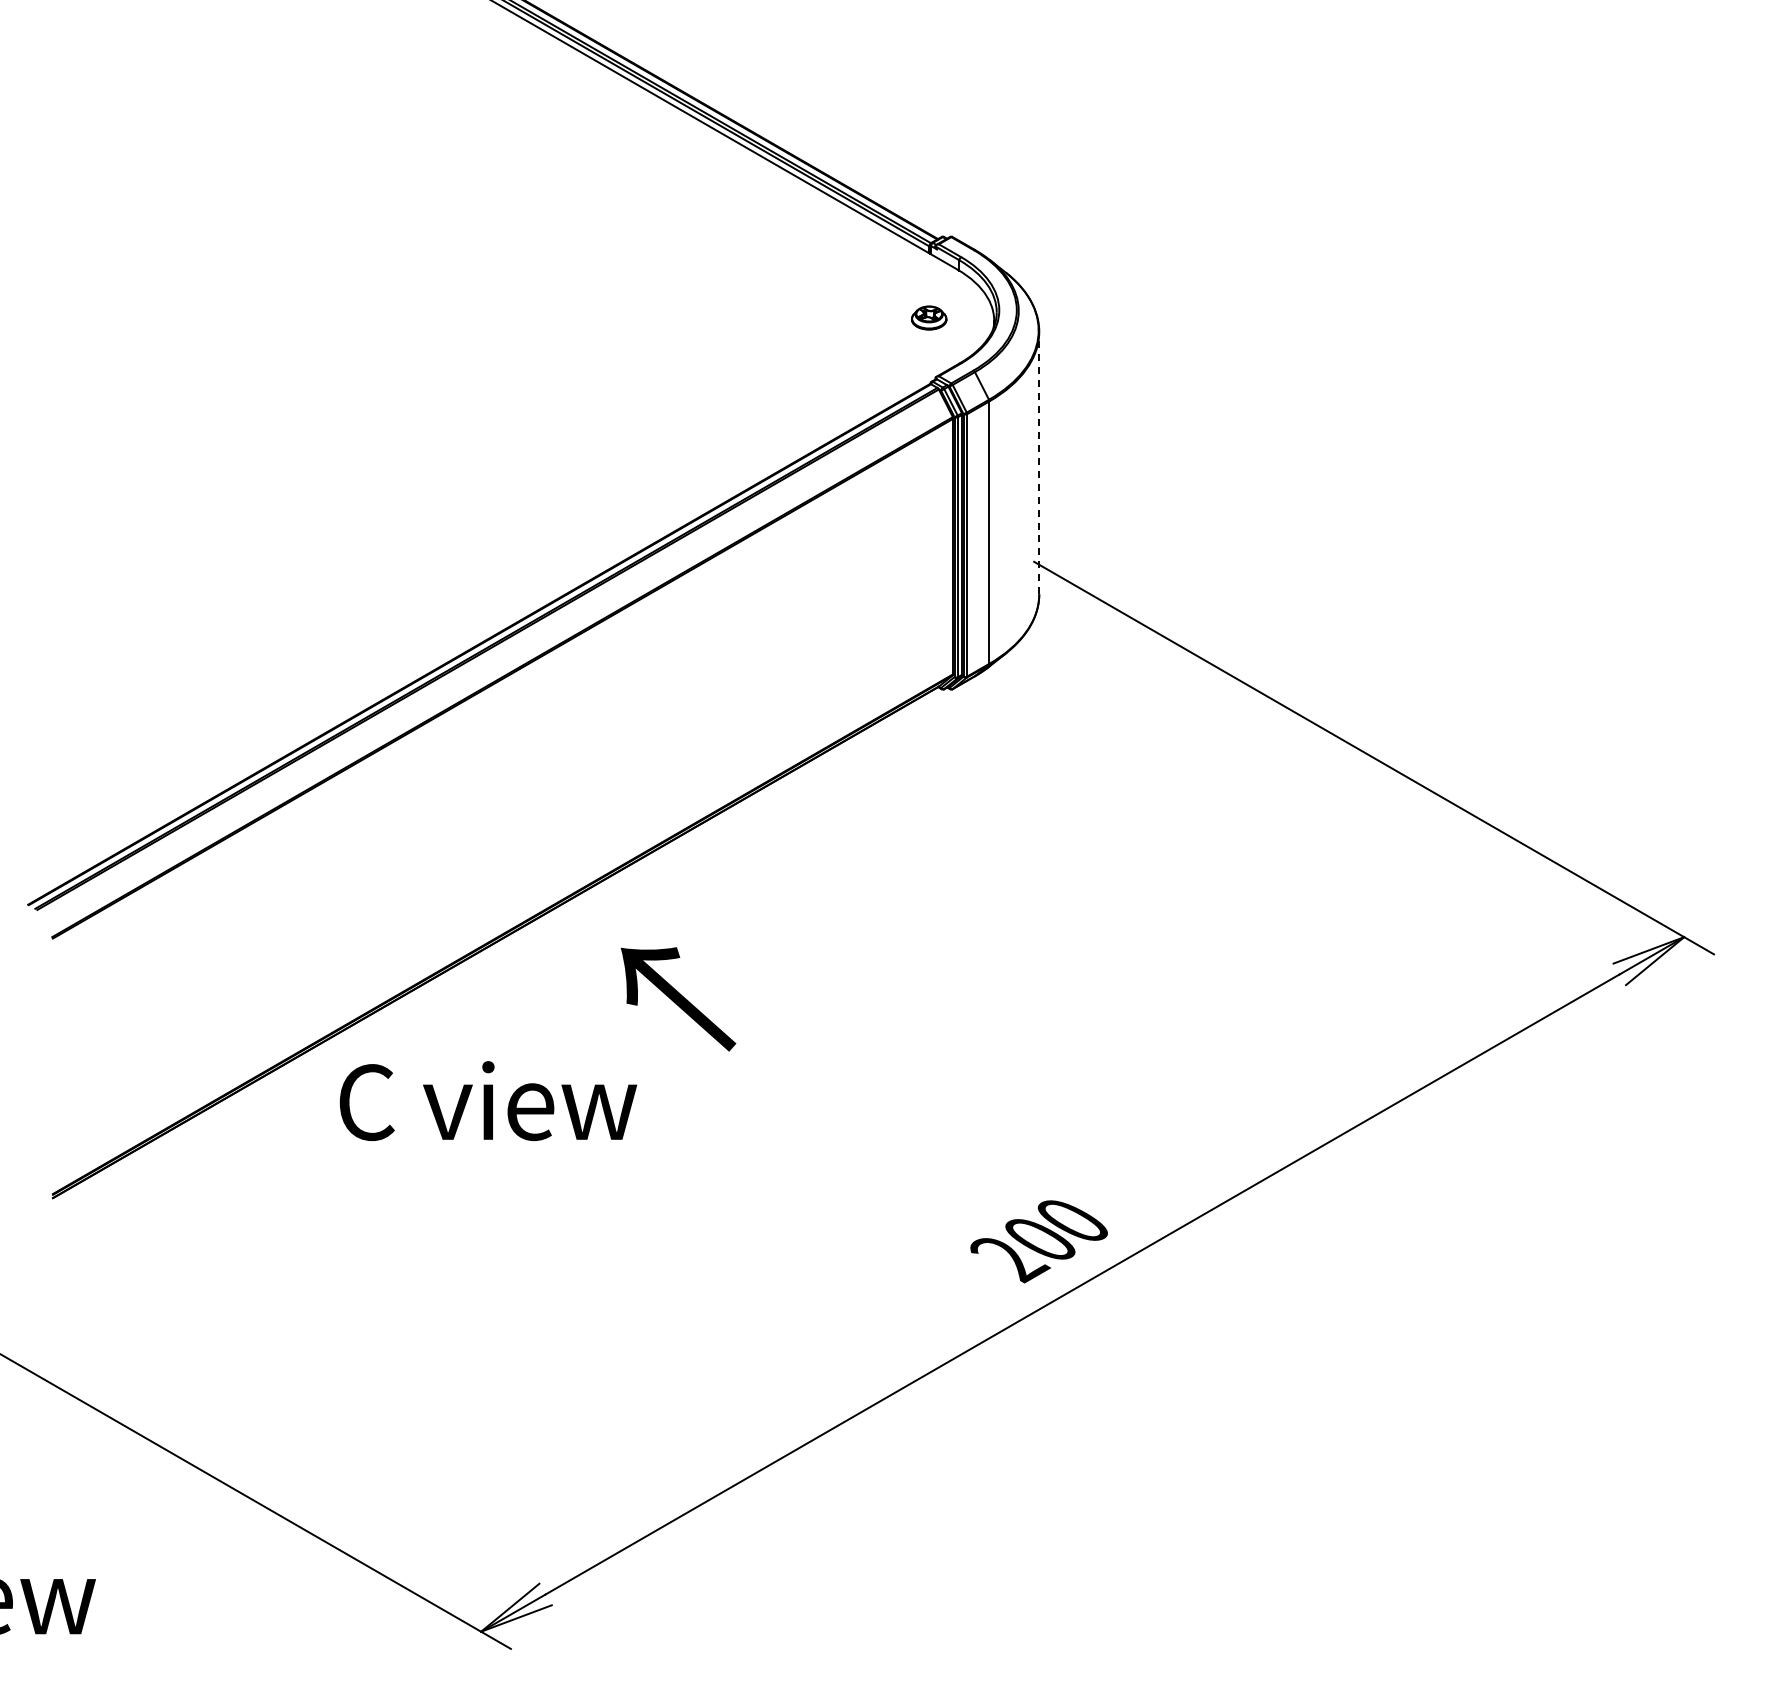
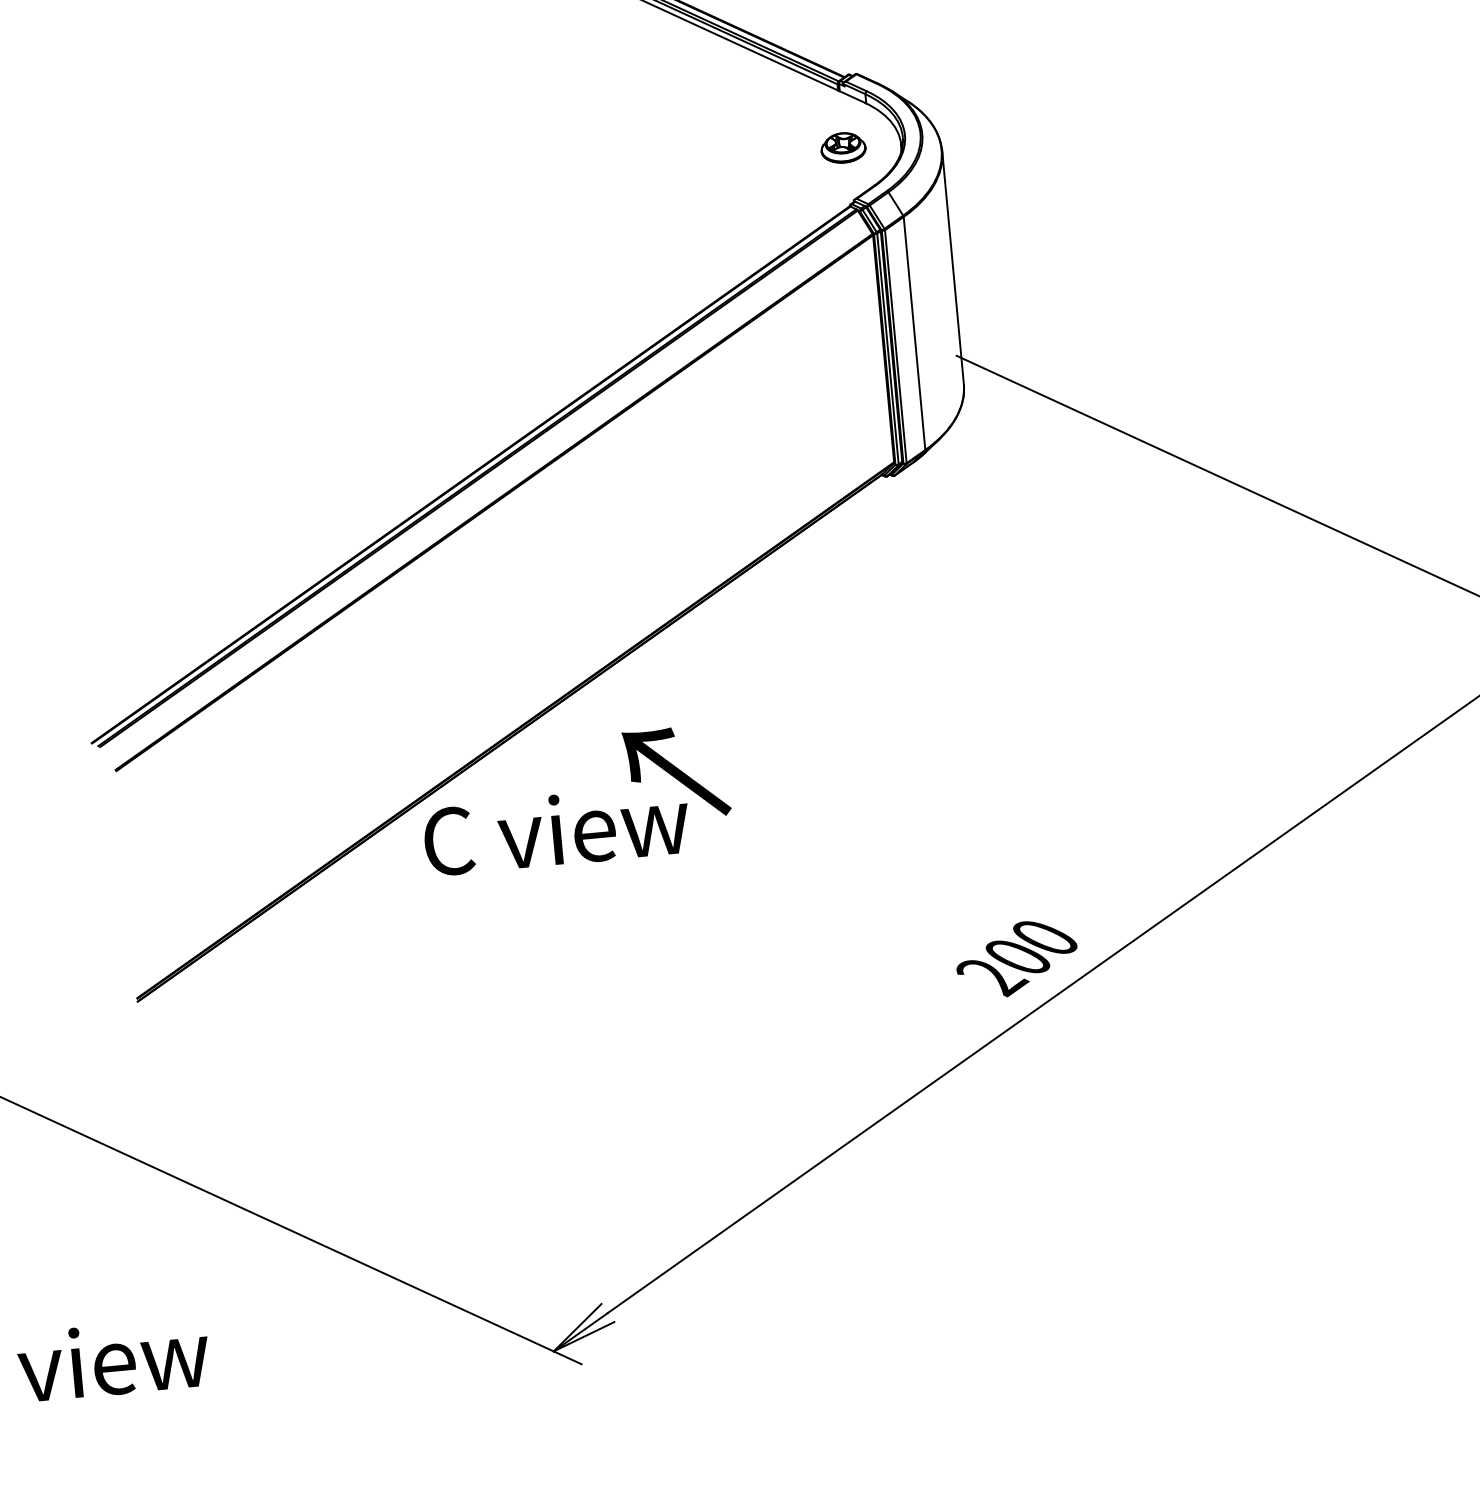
part: (928, 317) -> (842, 147), size x1.43
line: (1039, 462) -> (953, 267), dashed -> solid
text: (488, 1101) -> (556, 830), moved

